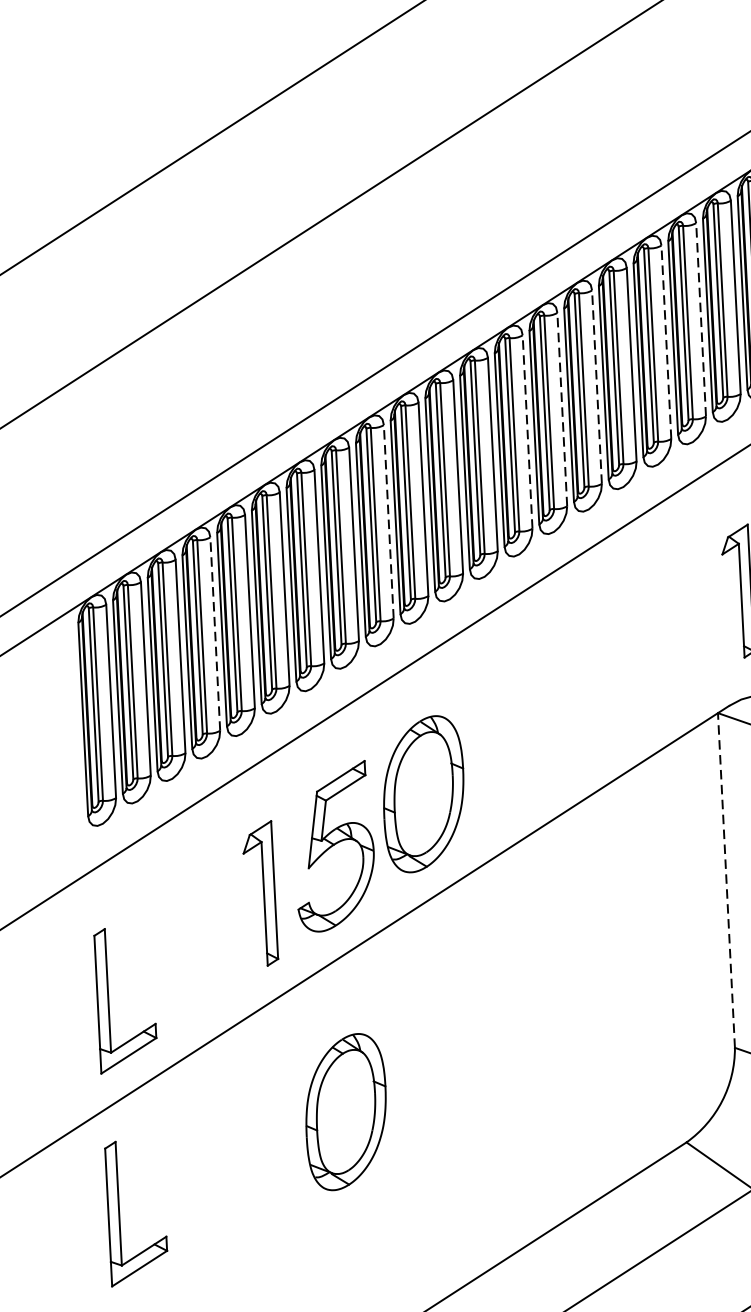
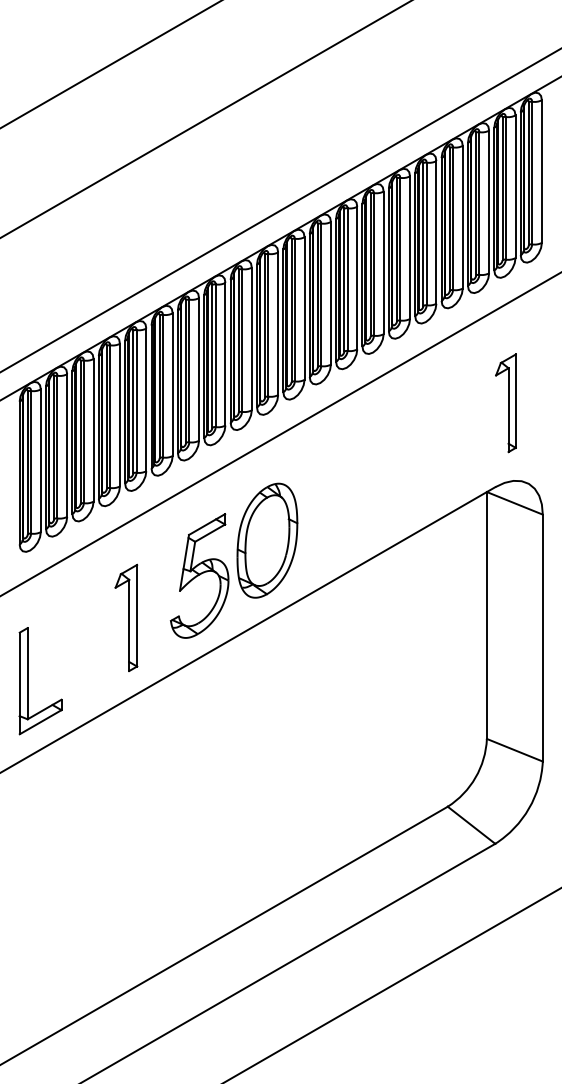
line: (701, 319) -> (489, 201), dashed -> solid
line: (665, 341) -> (462, 216), dashed -> solid
line: (597, 386) -> (410, 247), dashed -> solid
line: (562, 409) -> (383, 262), dashed -> solid
line: (527, 431) -> (357, 277), dashed -> solid
line: (388, 521) -> (251, 338), dashed -> solid
line: (214, 633) -> (119, 414), dashed -> solid
line: (725, 880) -> (486, 615), dashed -> solid
part: (260, 893) -> (126, 617), moved
part: (346, 1111) -> (198, 771), removed
part: (120, 1214) -> (28, 838), removed

